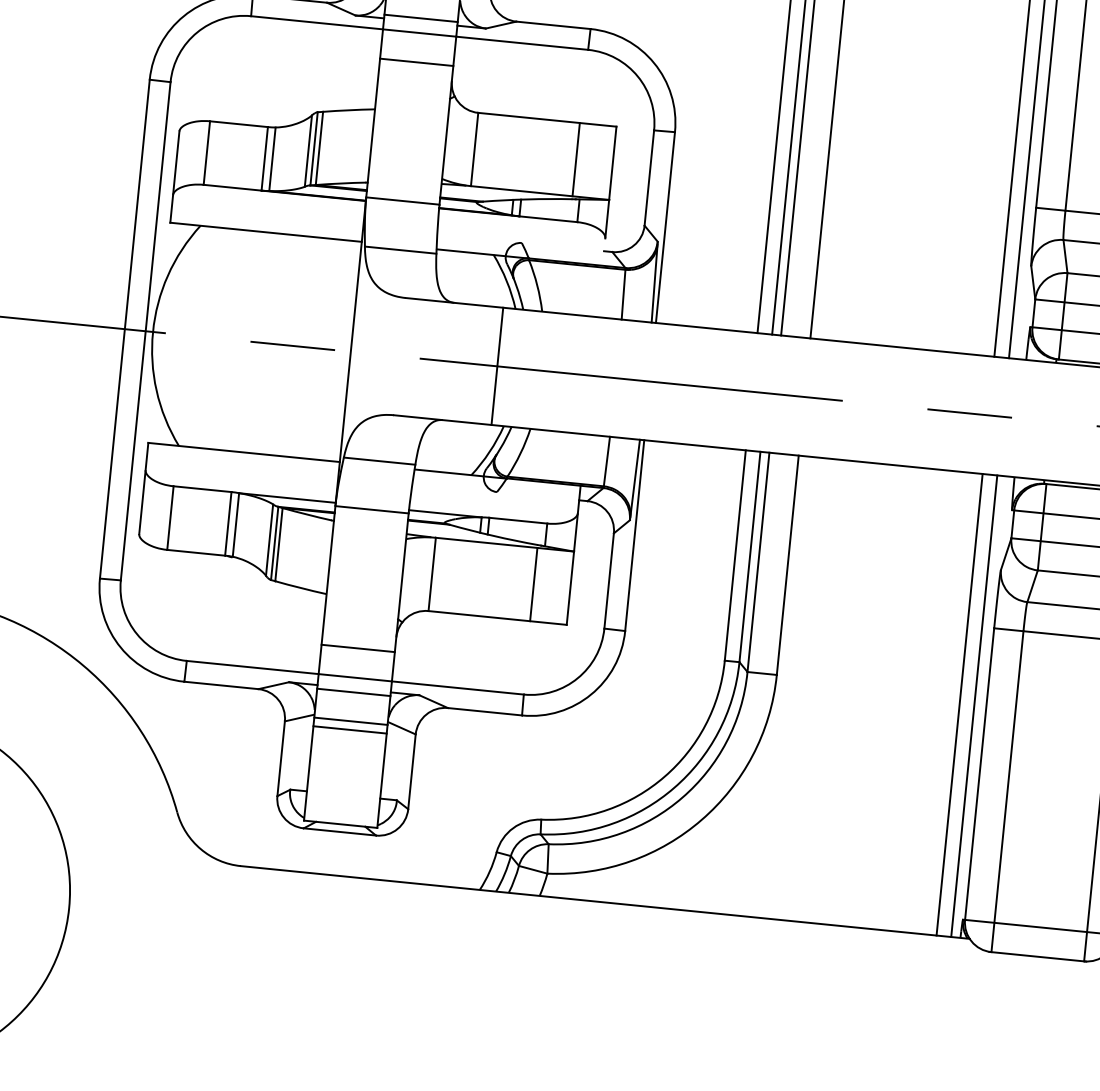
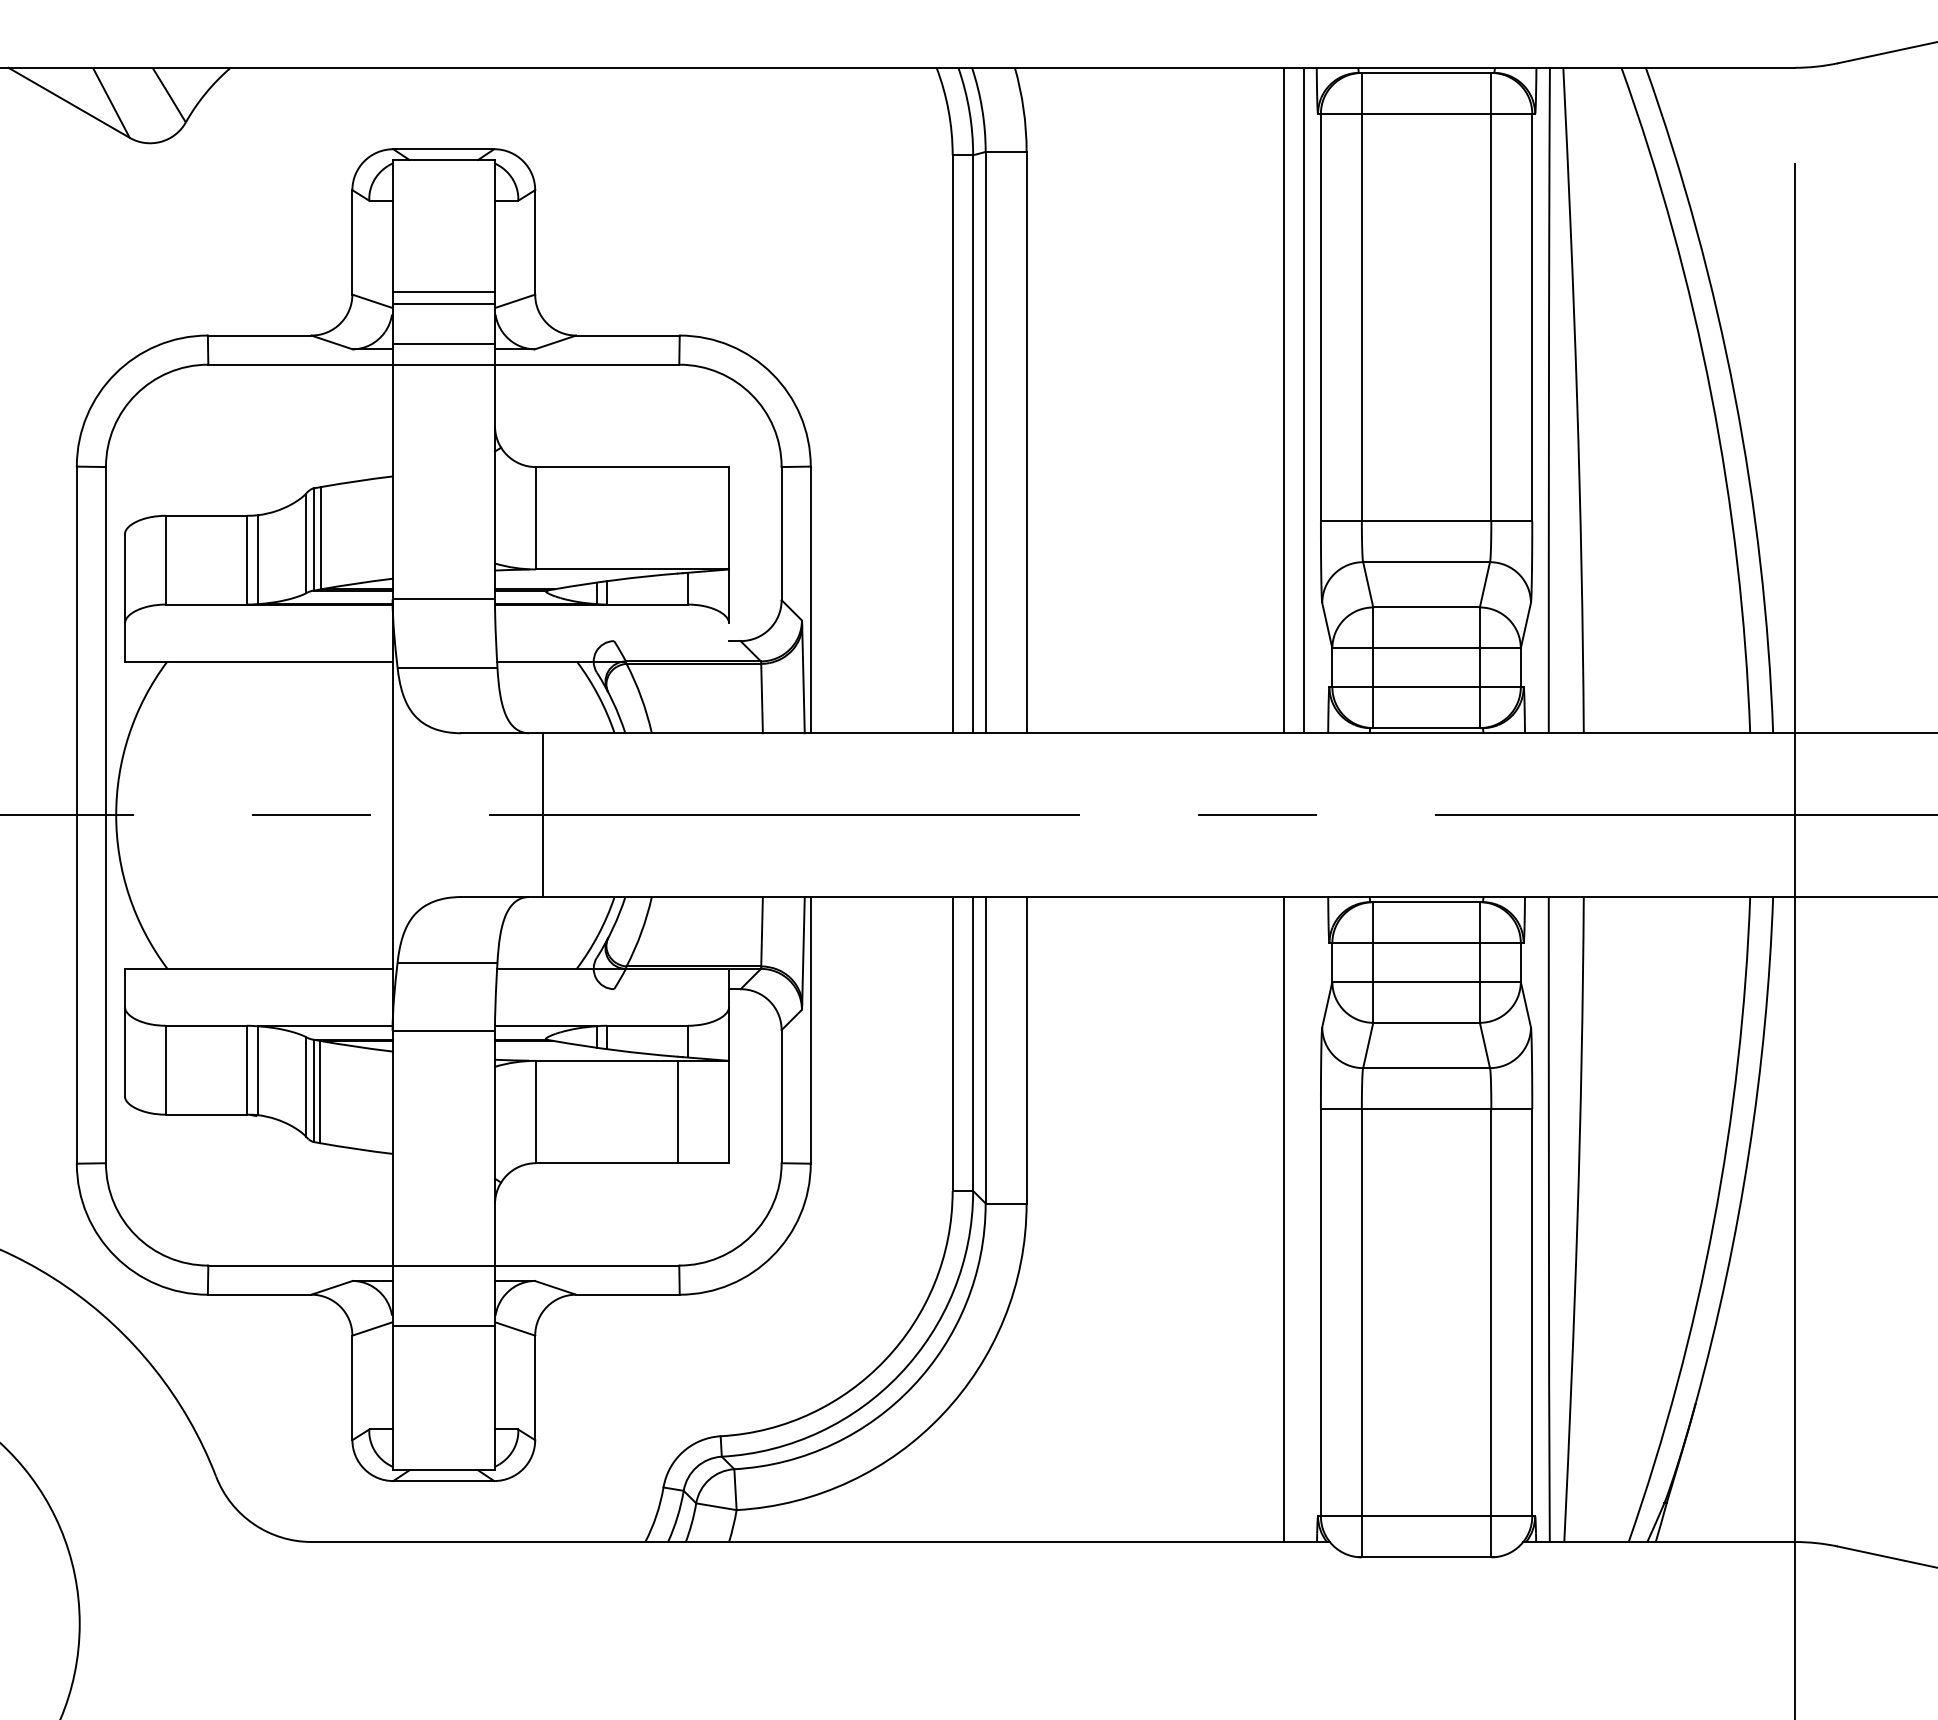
line: (416, 62) -> (443, 405), removed
line: (575, 159) -> (677, 518), removed
line: (497, 366) -> (543, 815), moved
line: (358, 648) -> (443, 1224), removed
line: (353, 692) -> (443, 1286), removed
line: (974, 706) -> (1304, 1219), removed
line: (349, 729) -> (443, 1338), removed

